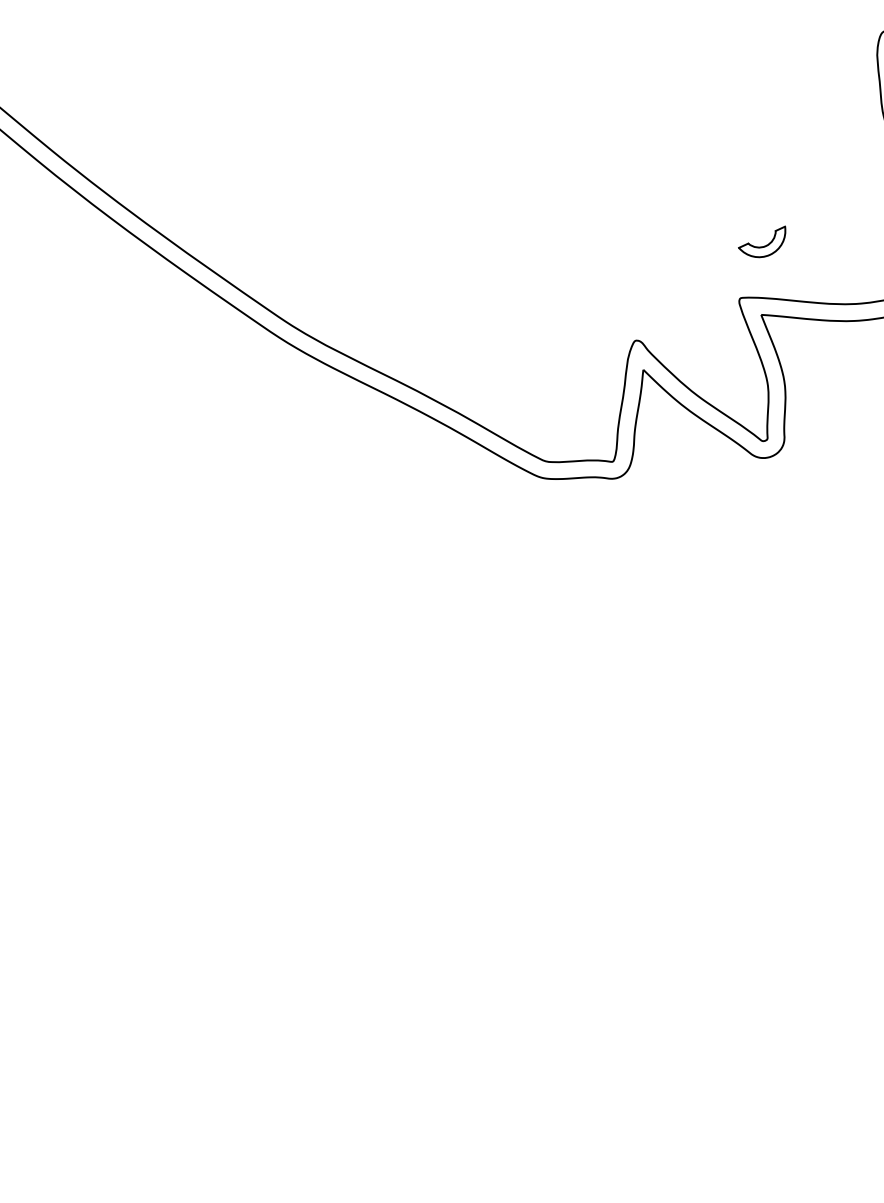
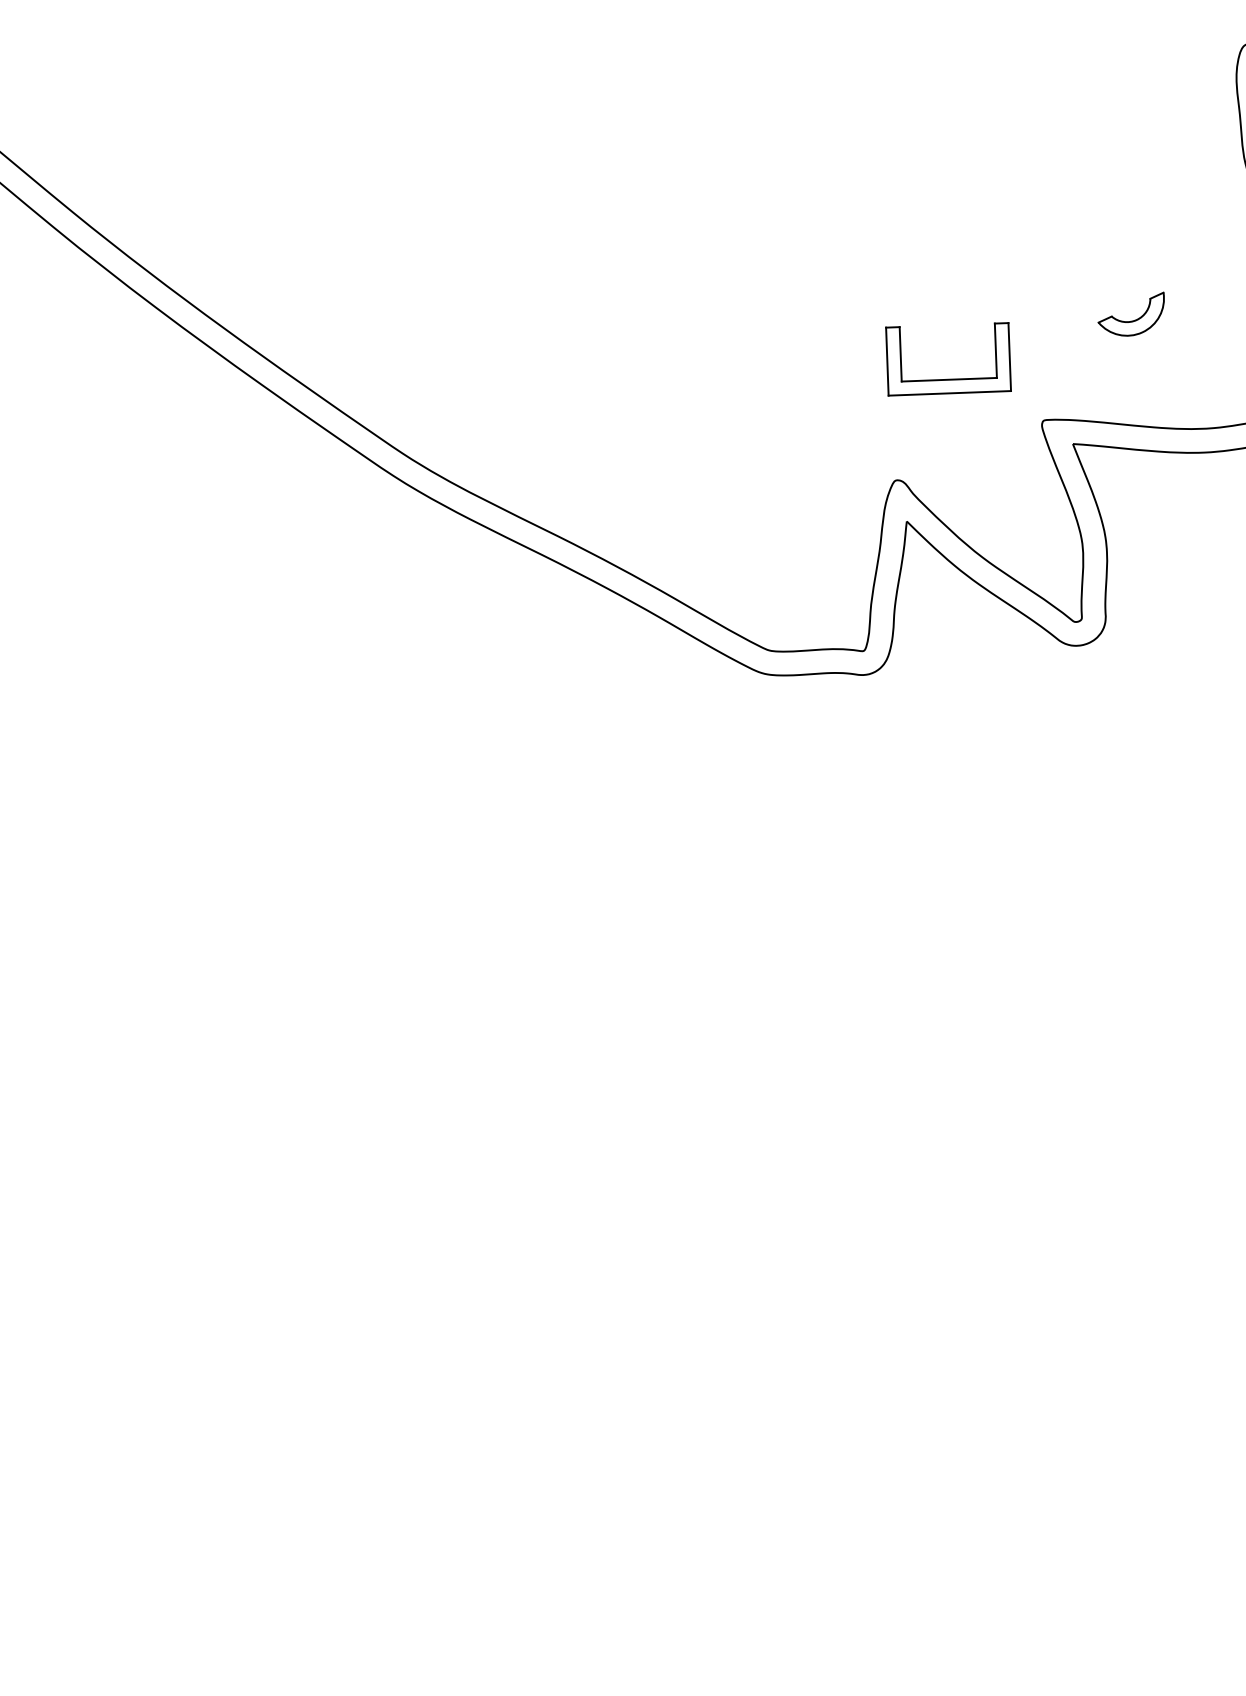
part: (762, 246) -> (1131, 320), moved
part: (672, 268) -> (948, 378), added

